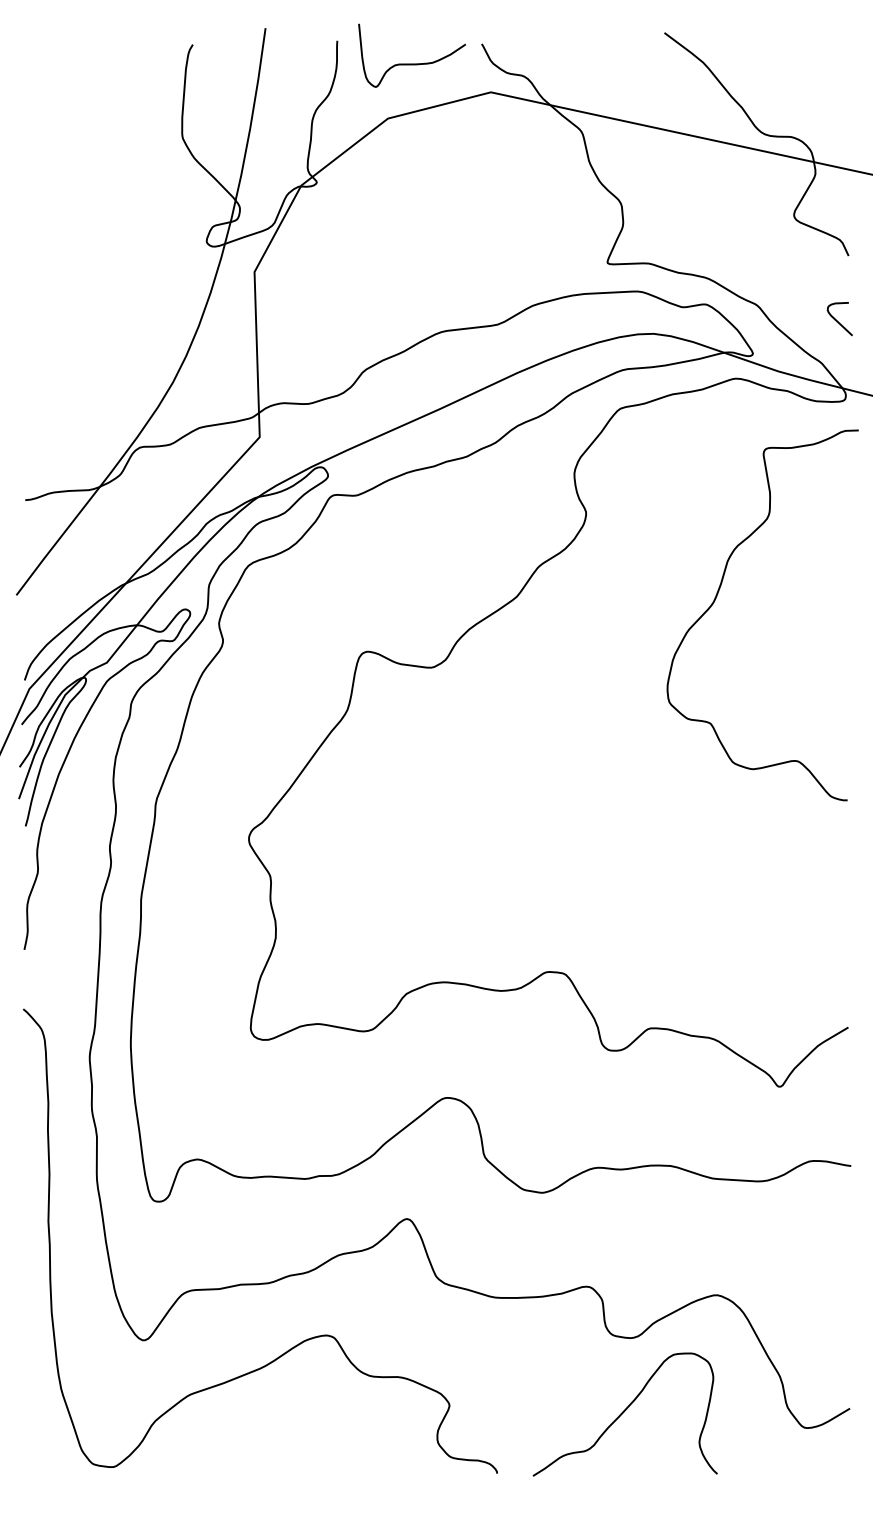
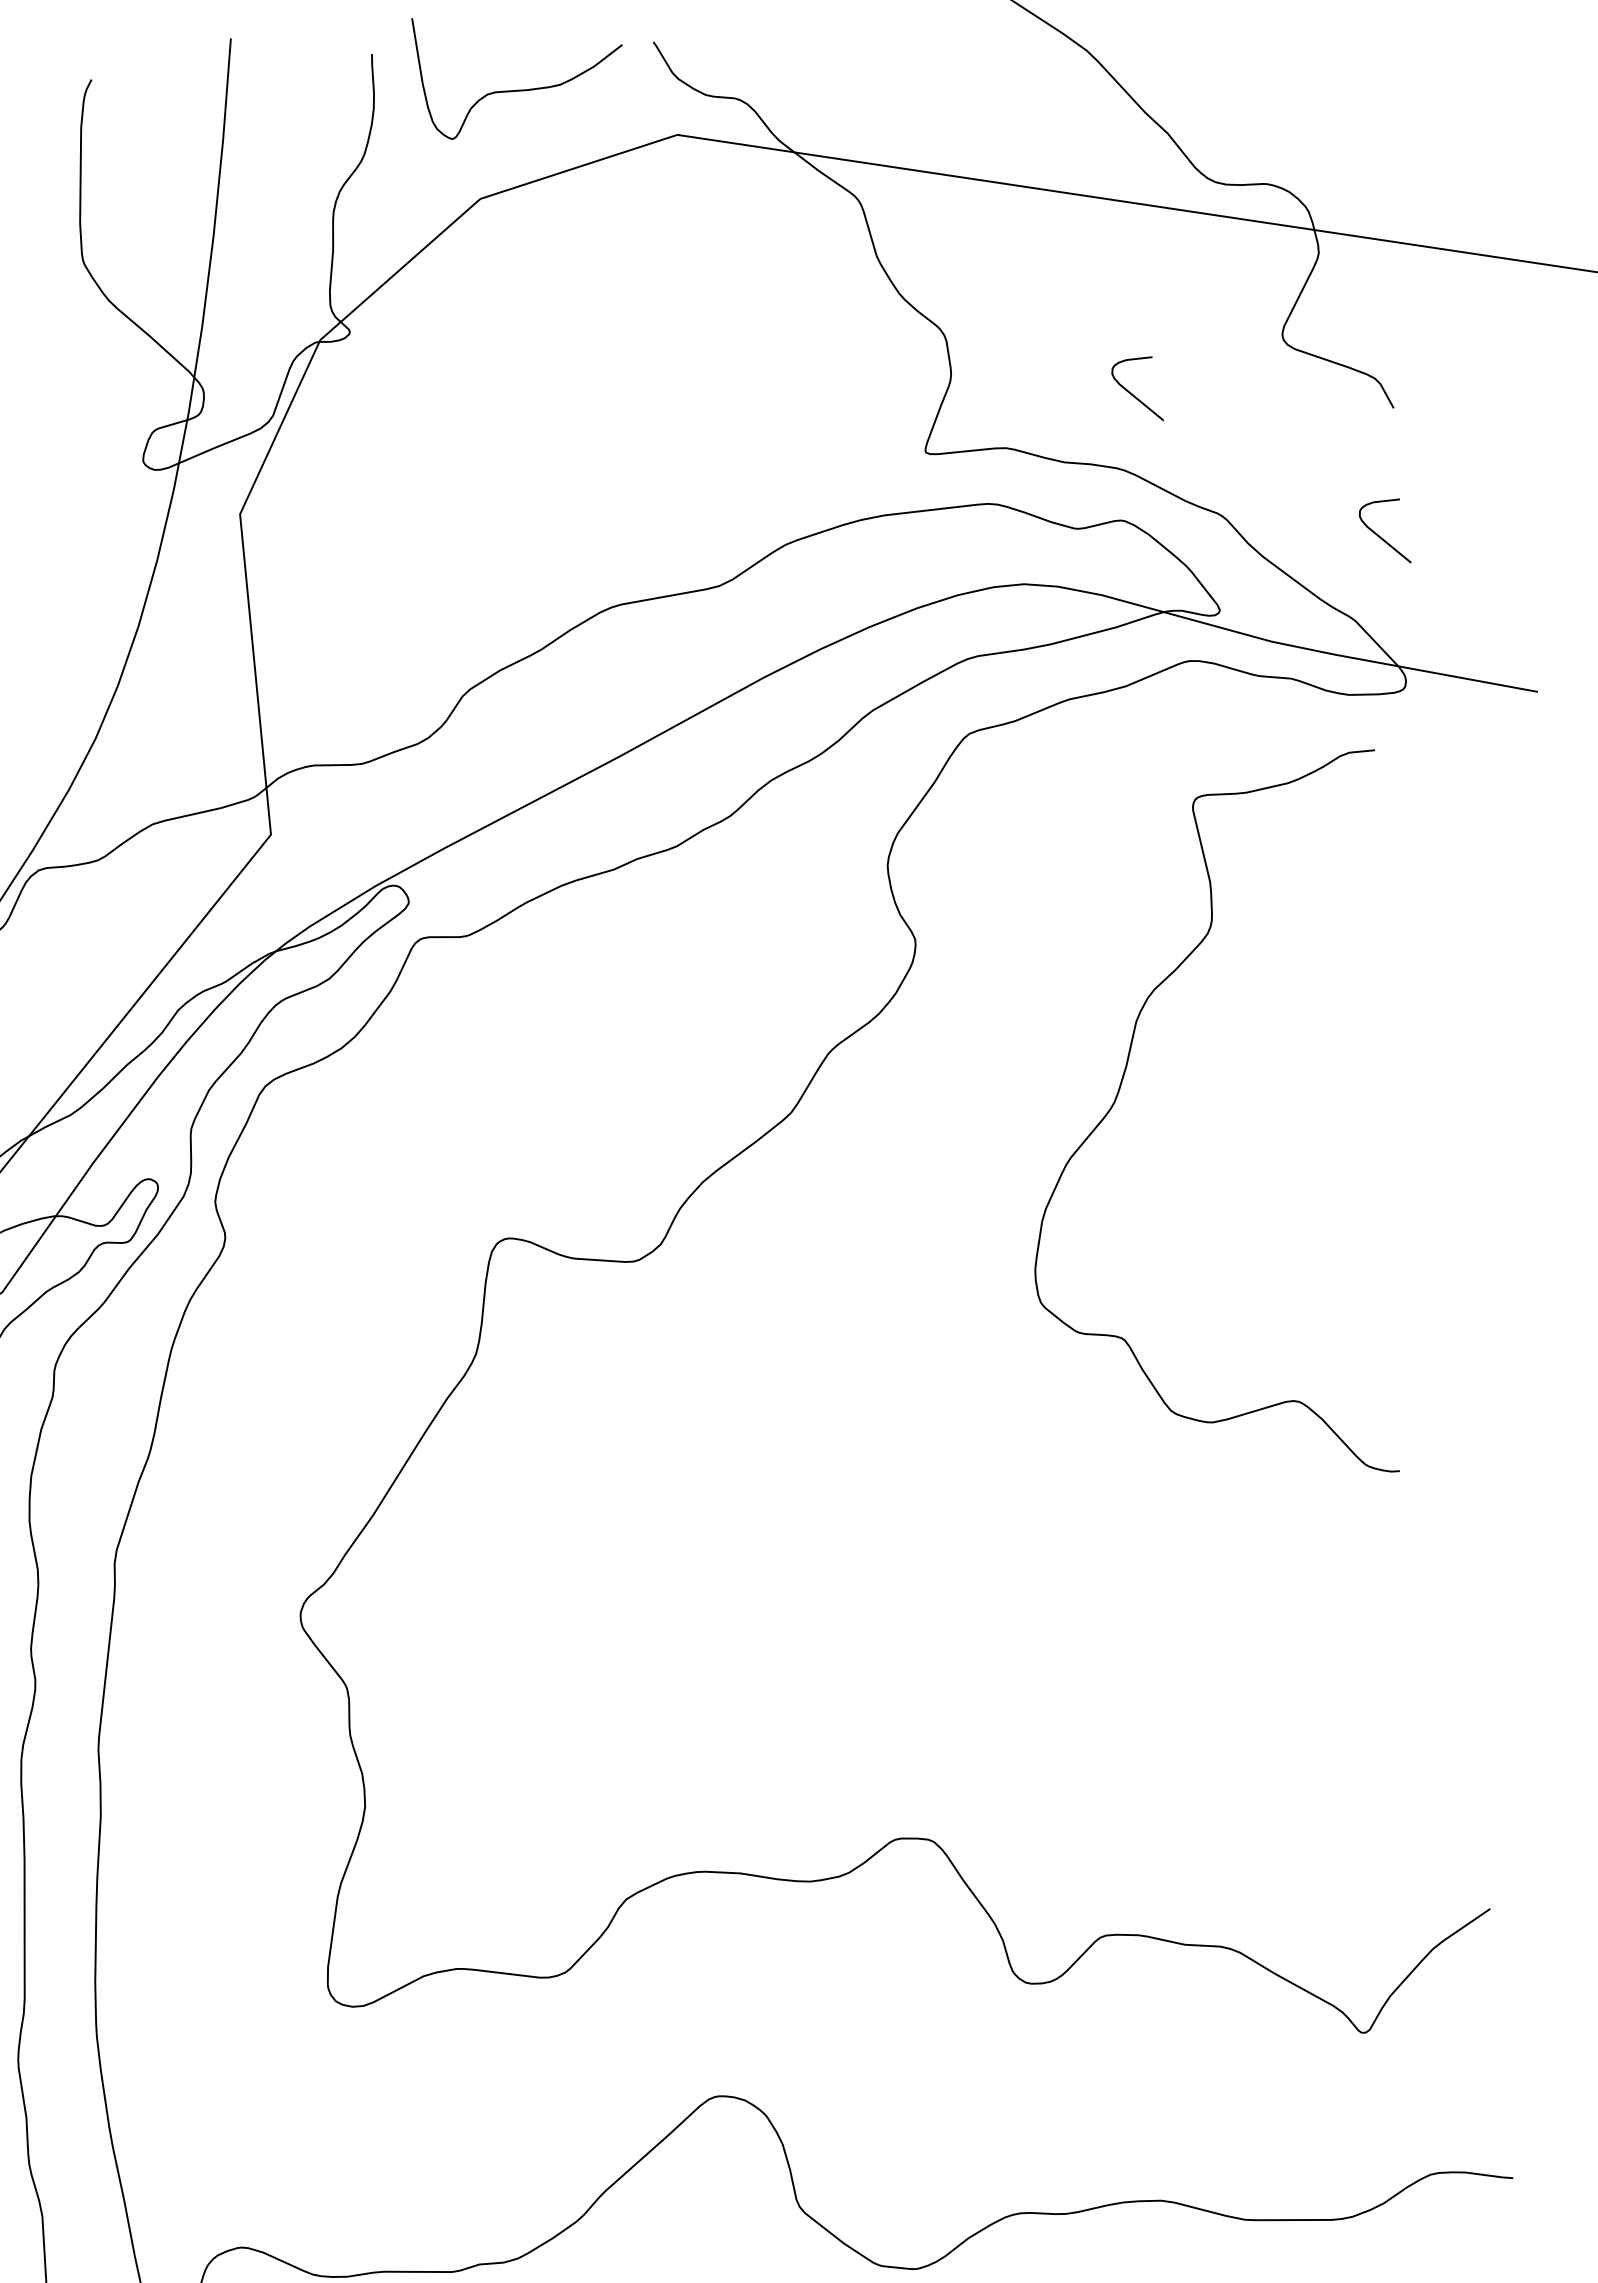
curve: (715, 239) -> (1132, 392), added
curve: (717, 596) -> (1121, 1090), moved

